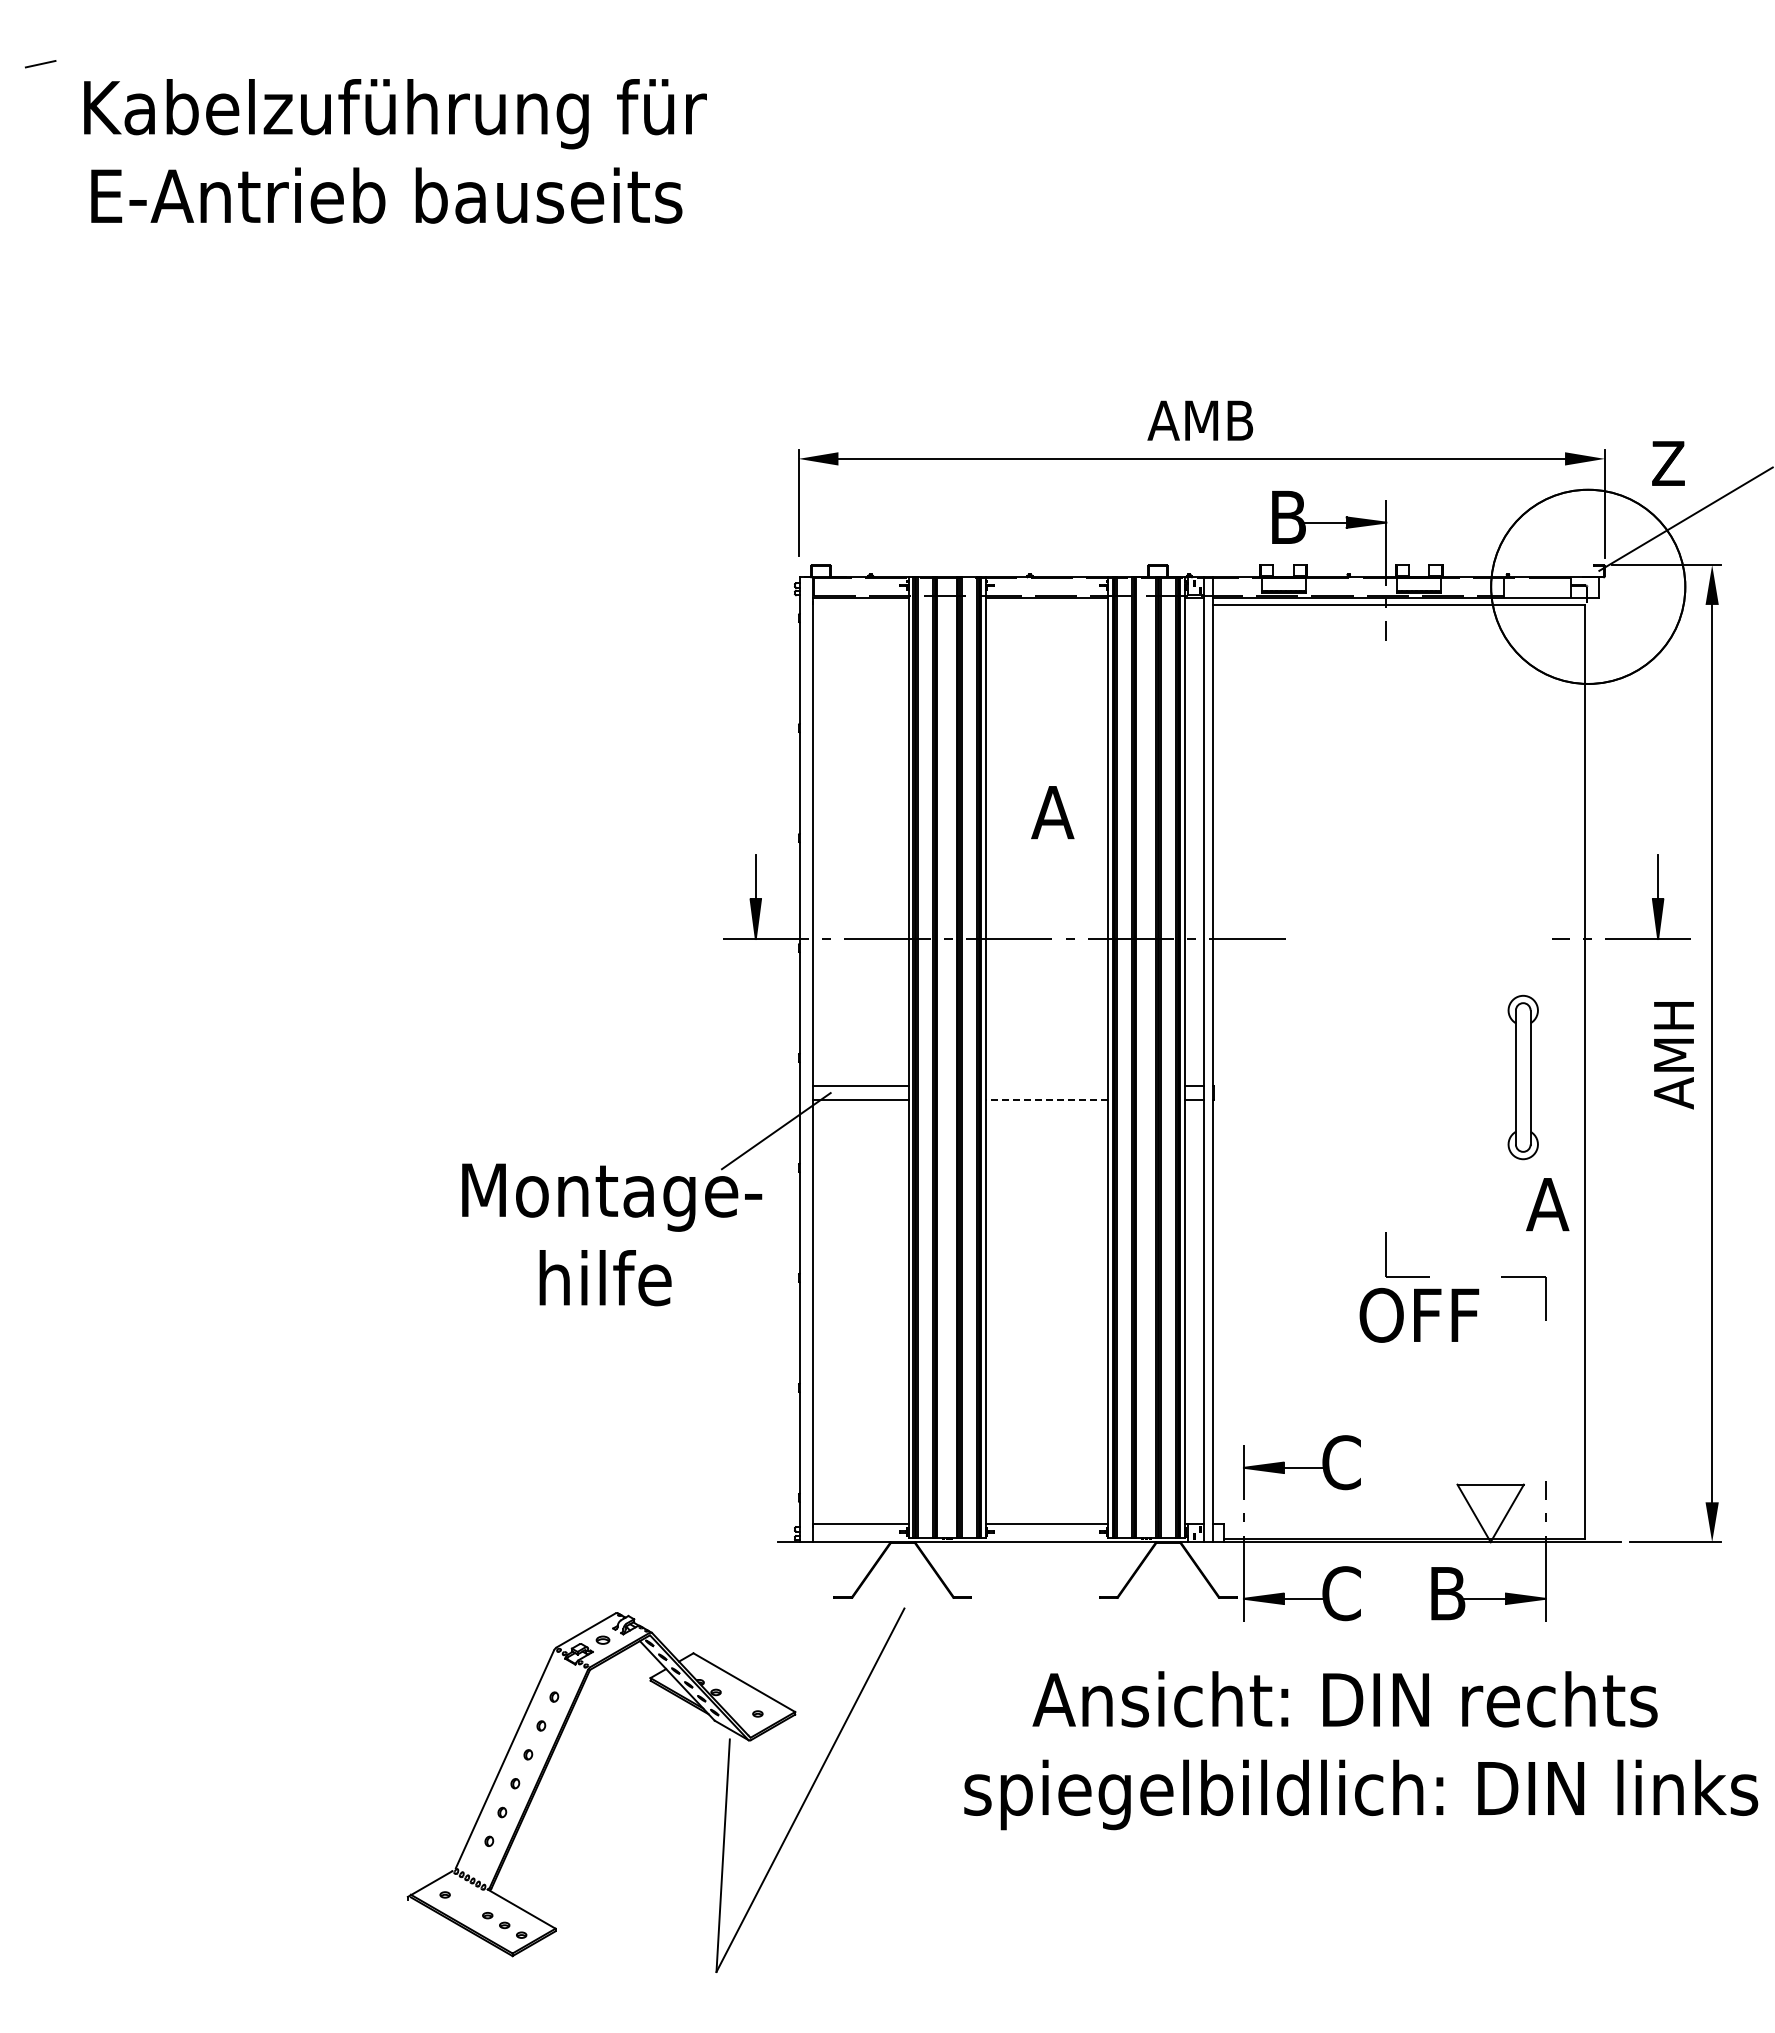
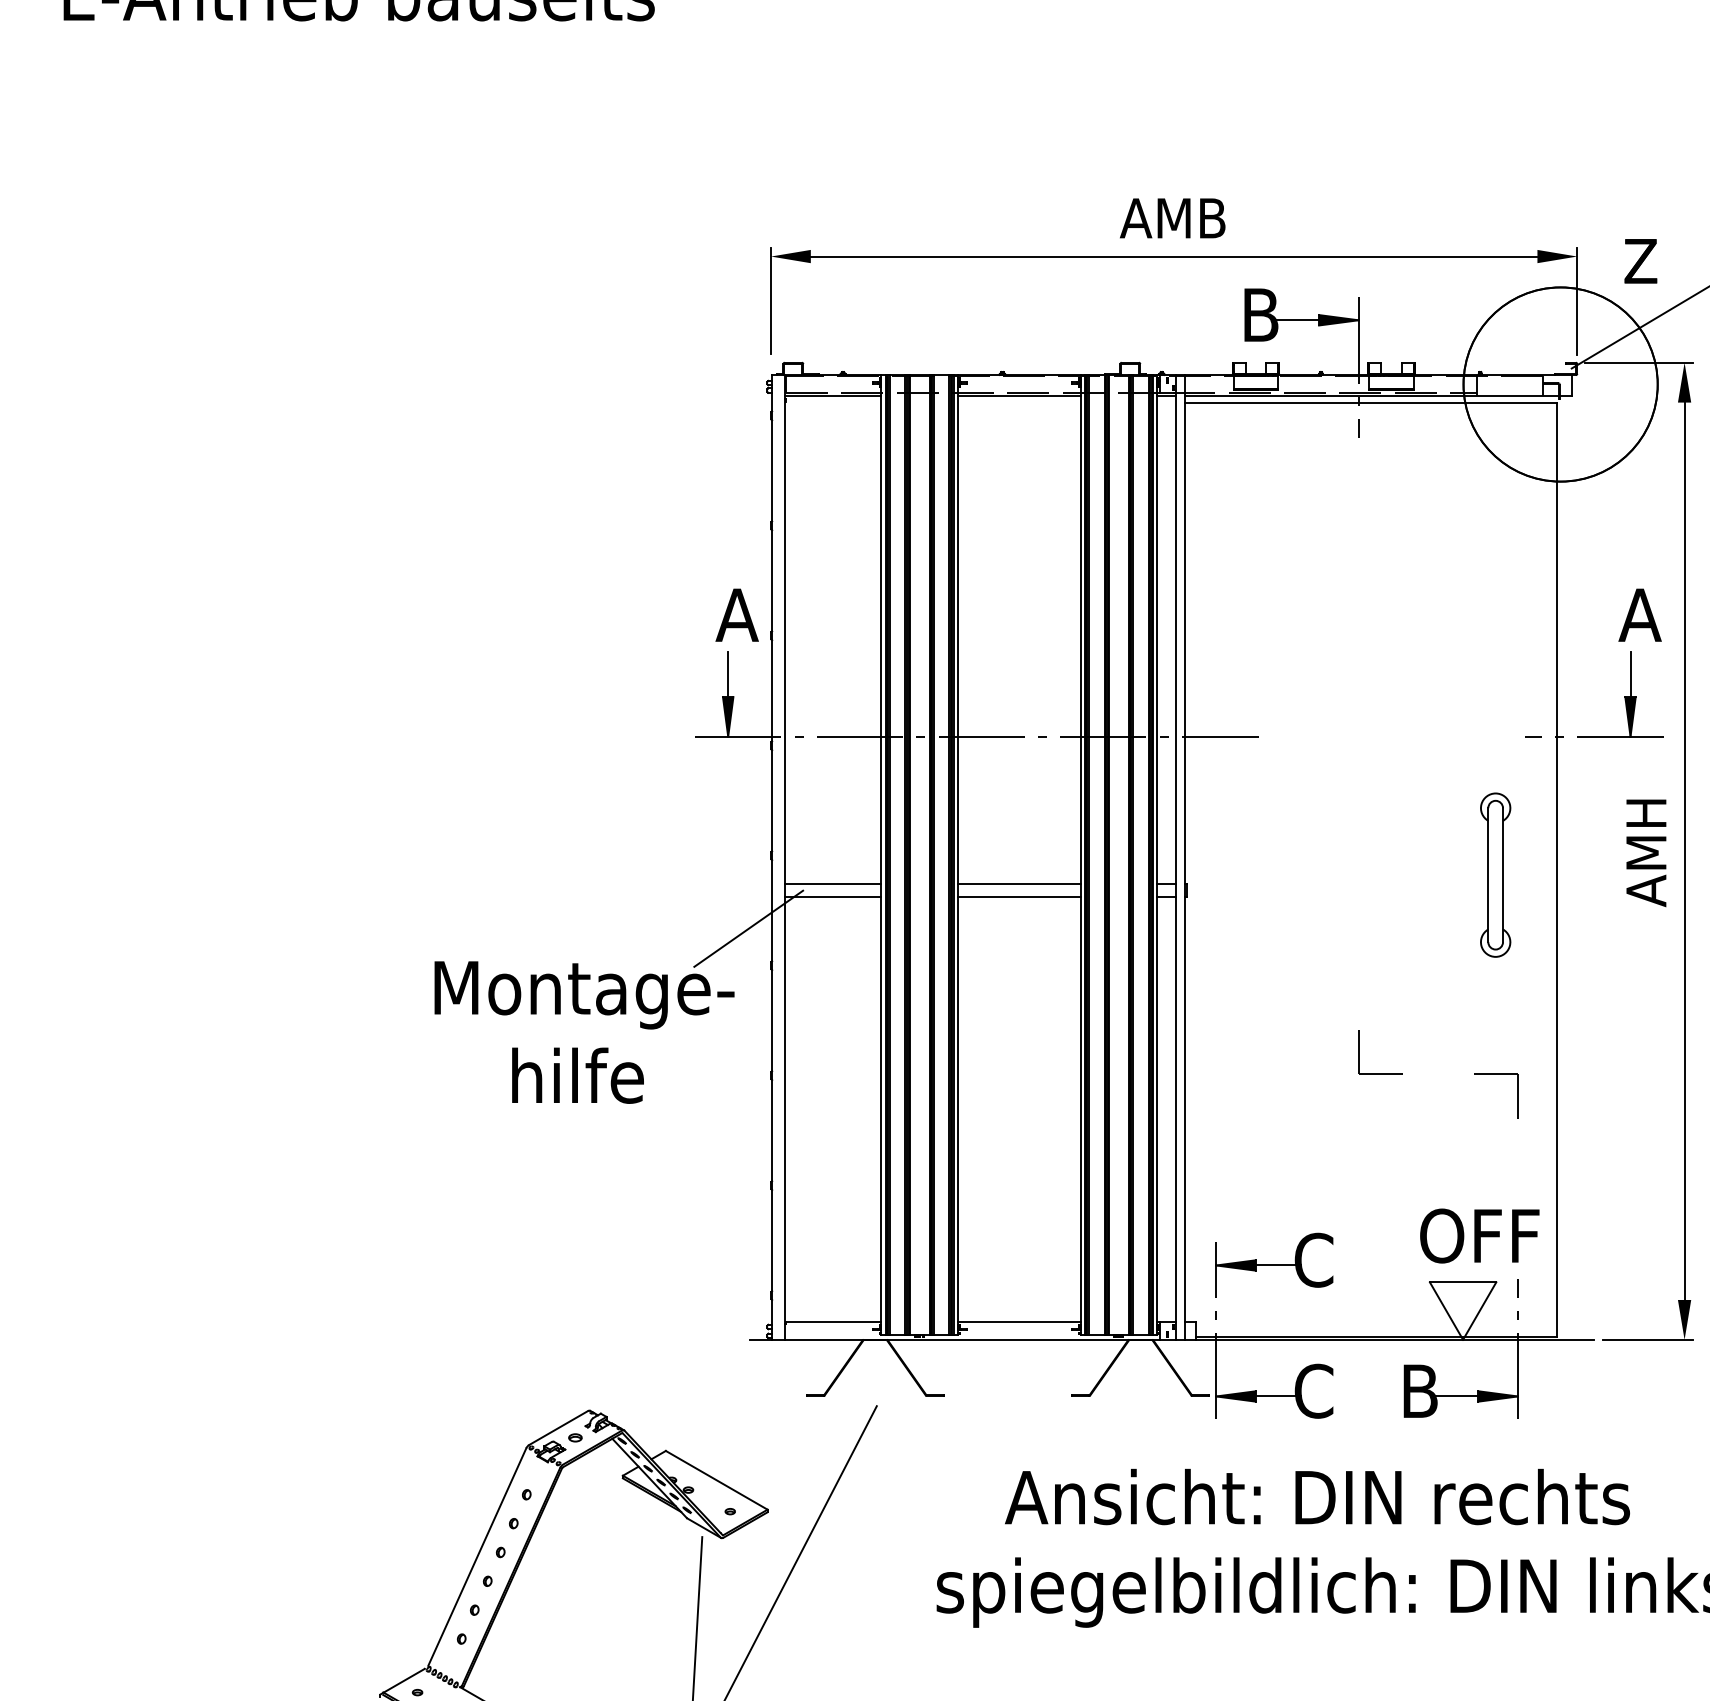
text: (1052, 812) -> (736, 615), moved
line: (1046, 1086) -> (1018, 884), added
line: (1046, 1099) -> (1018, 897), dashed -> solid
text: (1547, 1204) -> (1639, 615), moved
text: (1419, 1315) -> (1479, 1236), moved

